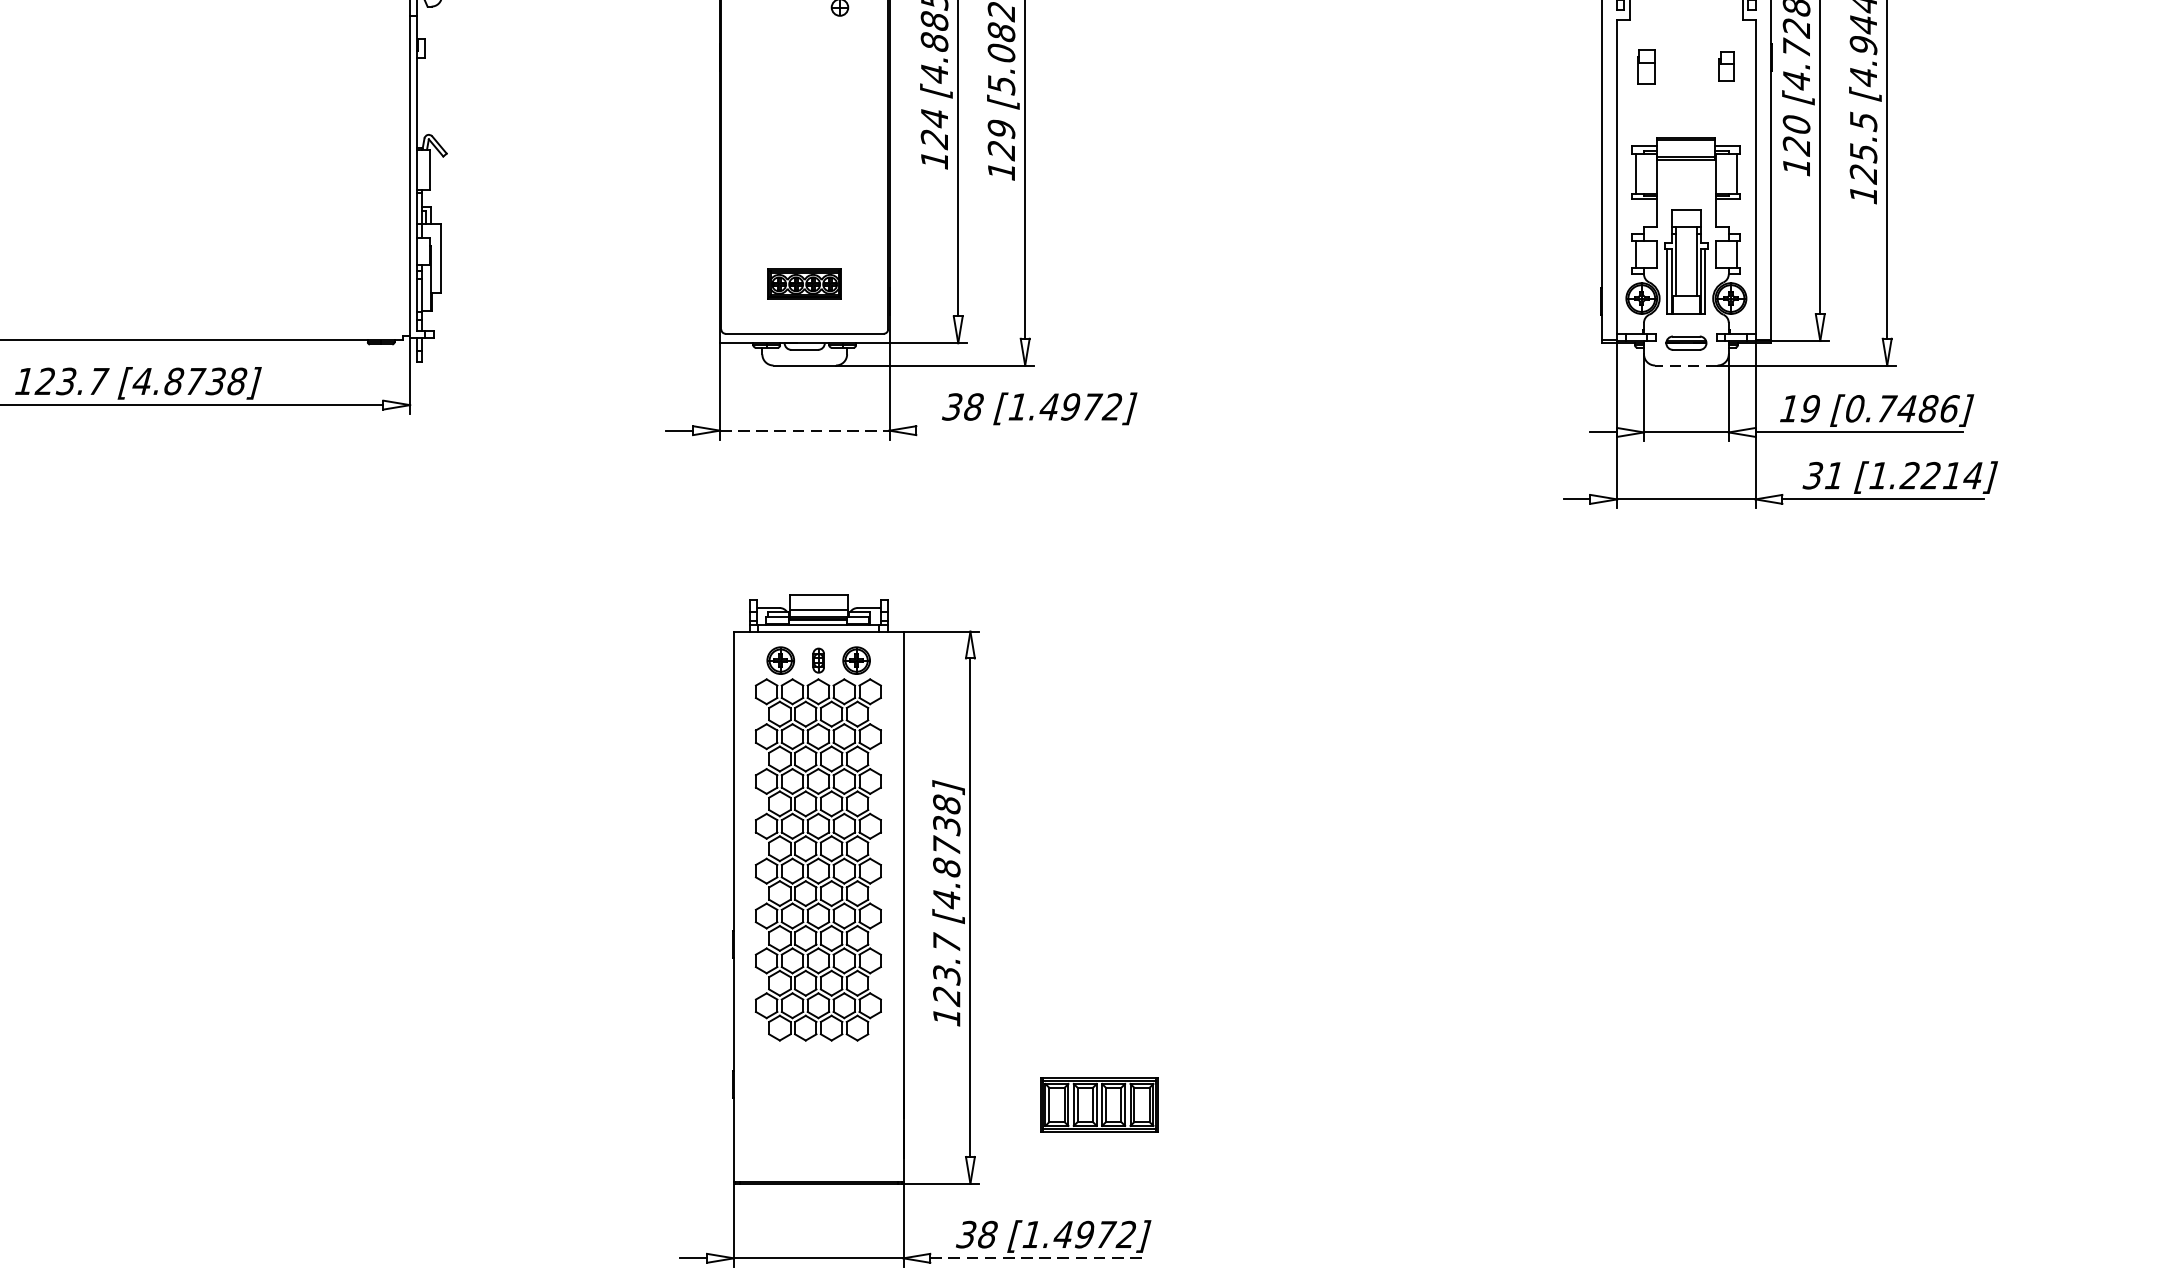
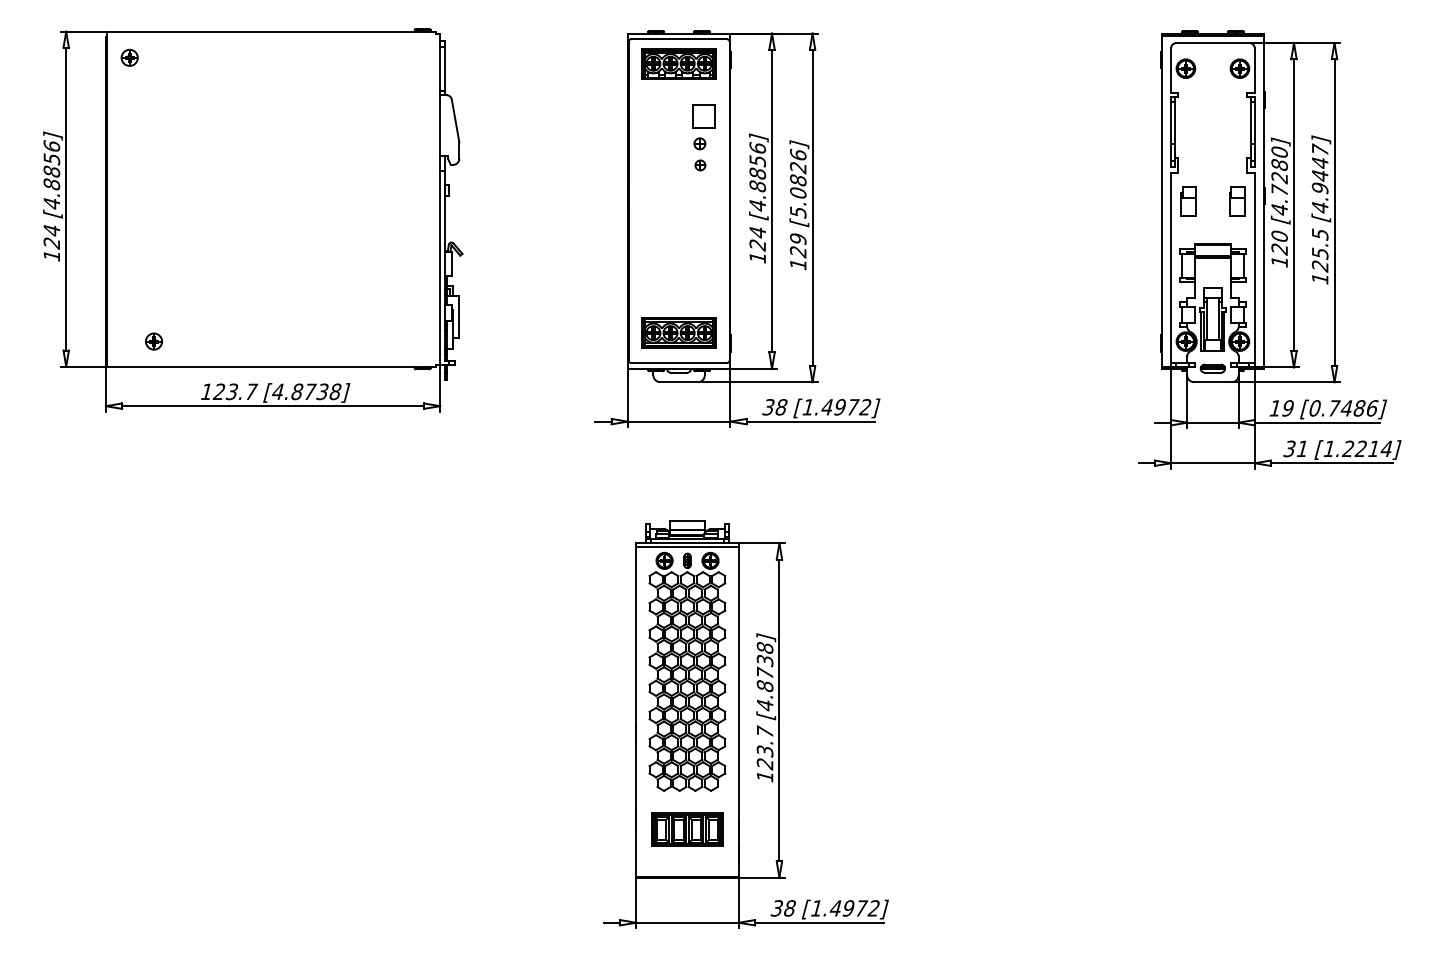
part: (1646, 67) -> (1188, 201), size x1.43
part: (1726, 67) -> (1237, 201), size x1.67
part: (803, 283) -> (678, 332), size x1.67
line: (1685, 366) -> (1212, 382), dashed -> solid
line: (805, 430) -> (679, 421), dashed -> solid
line: (1021, 430) -> (810, 421), added
line: (818, 638) -> (687, 547), added
part: (1099, 1104) -> (687, 829), moved
line: (1036, 1257) -> (819, 922), dashed -> solid

